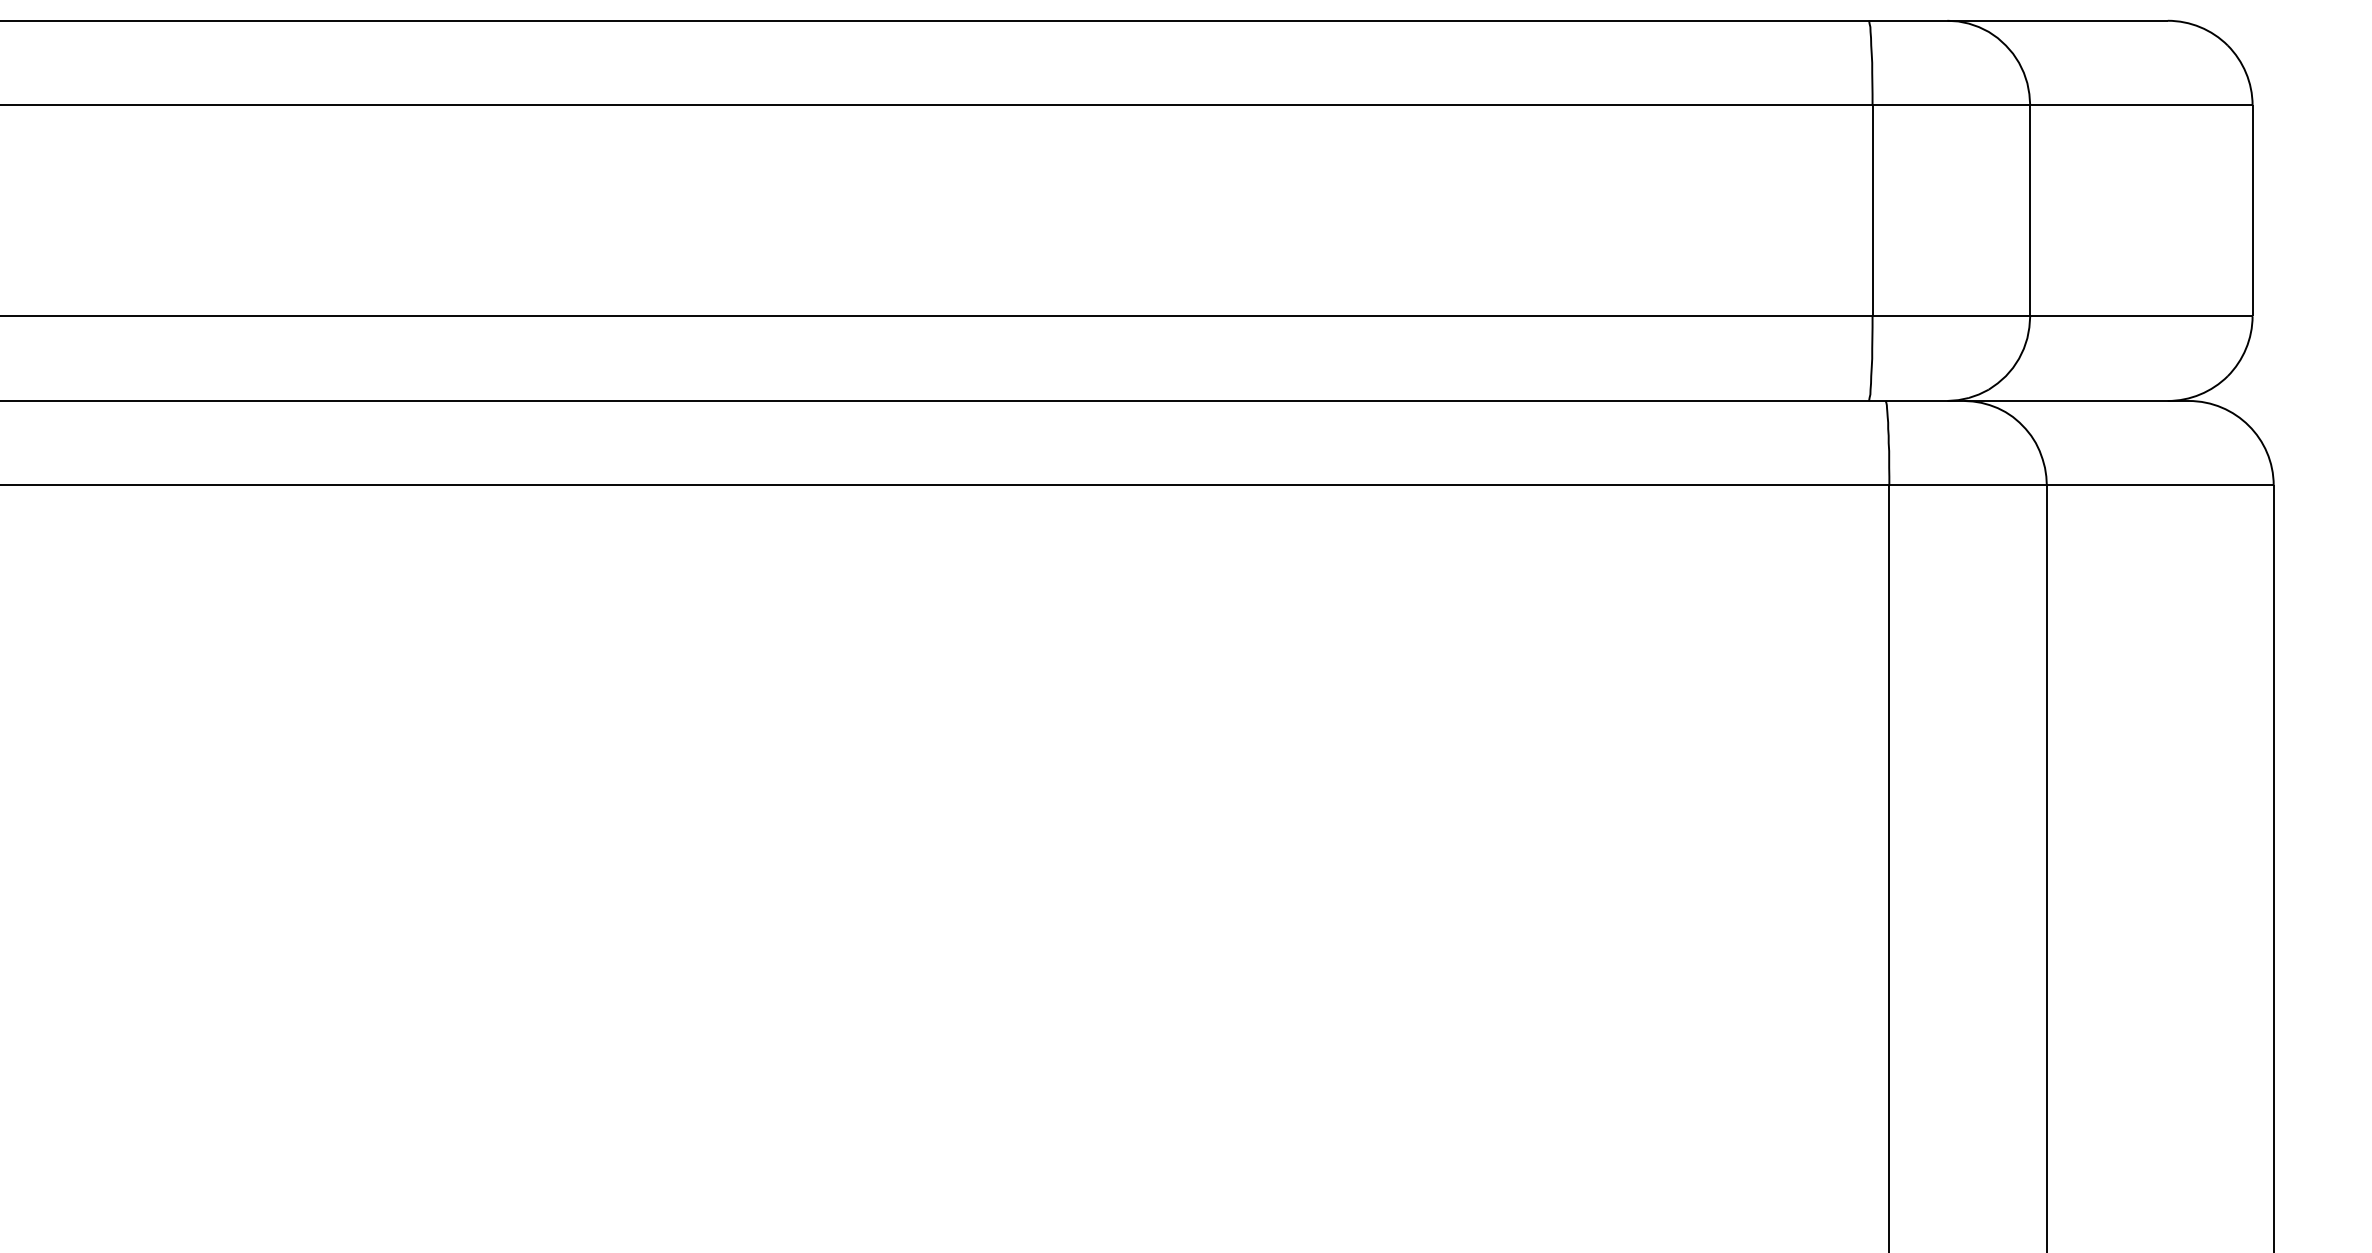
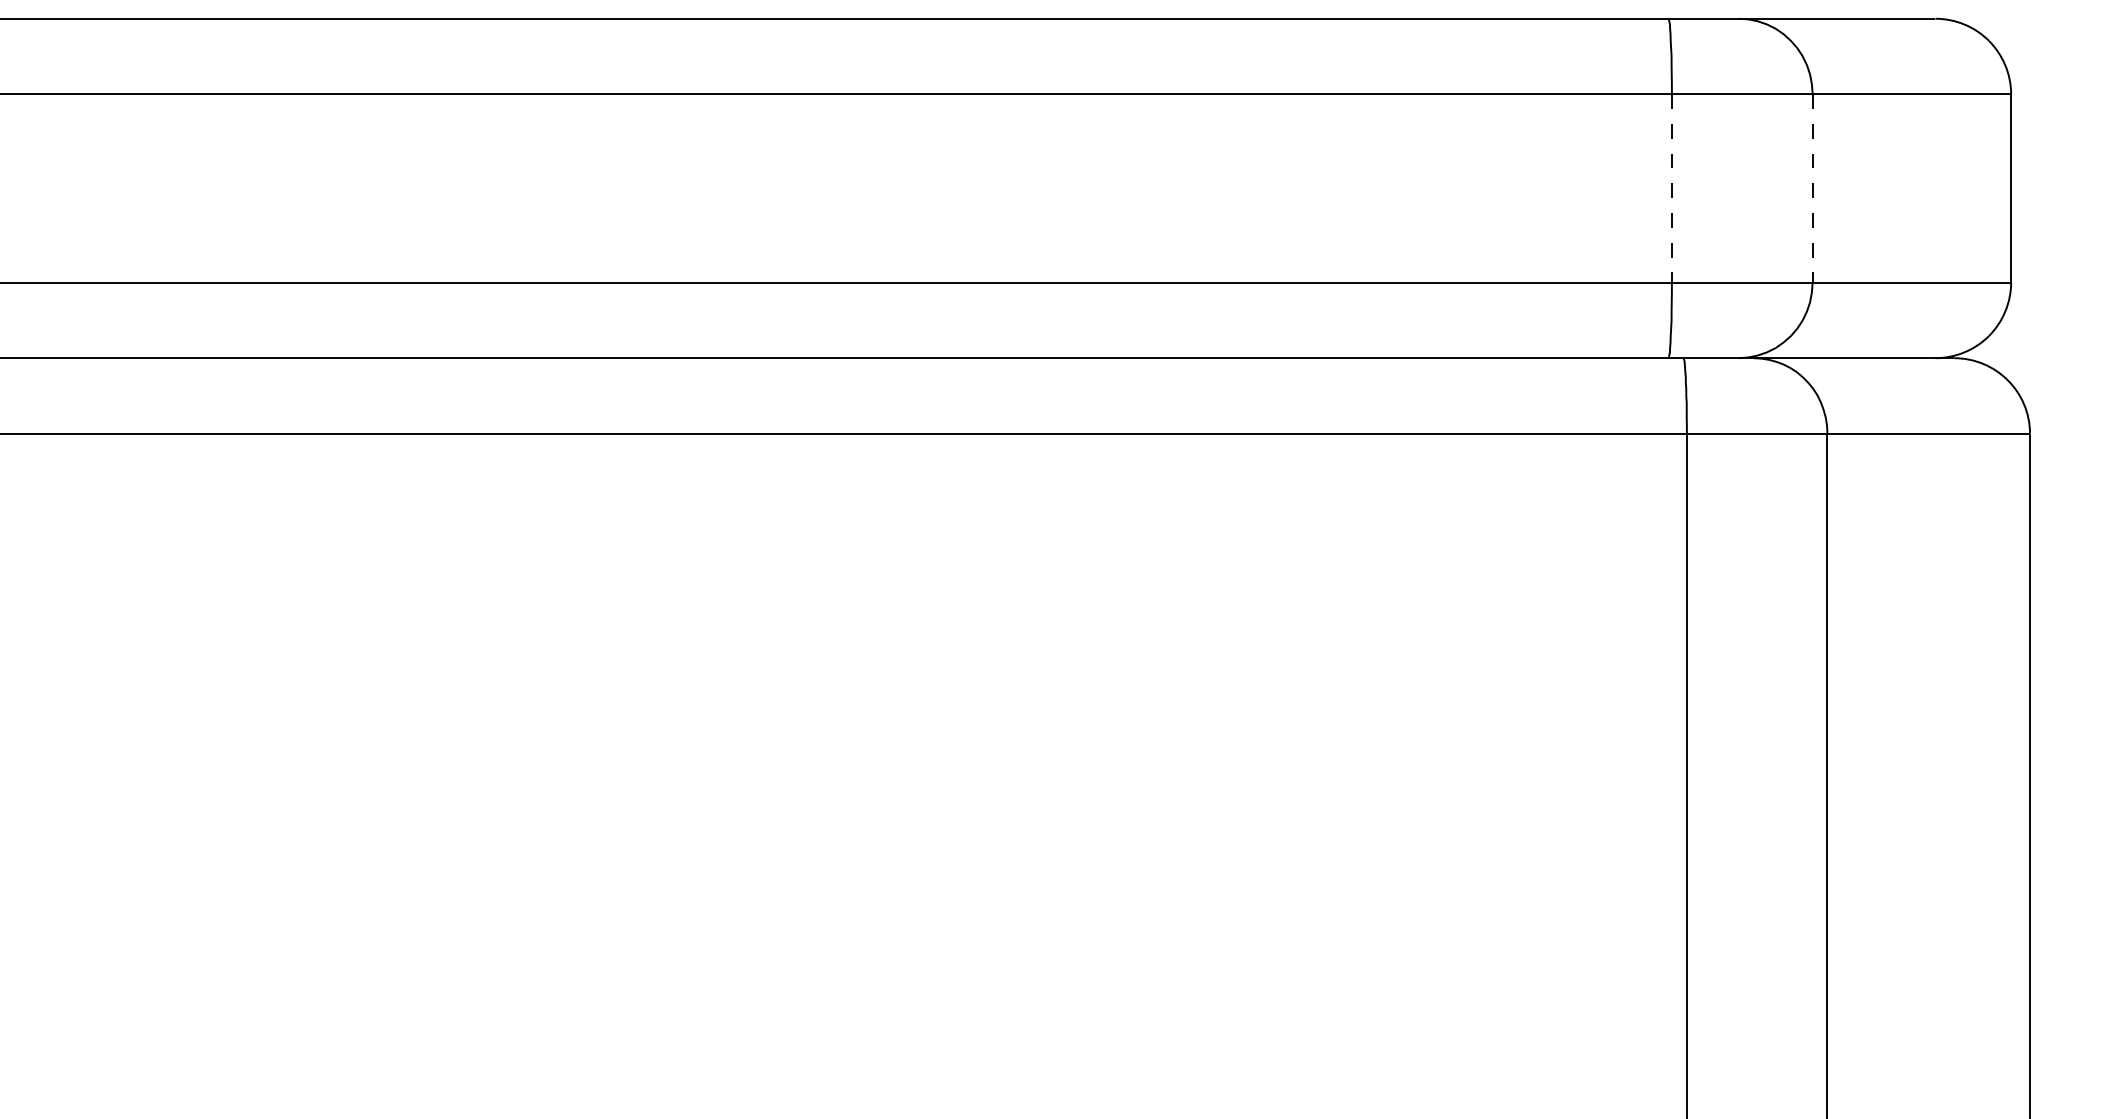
line: (1872, 210) -> (1671, 188), solid -> dashed
line: (2030, 210) -> (1812, 188), solid -> dashed

